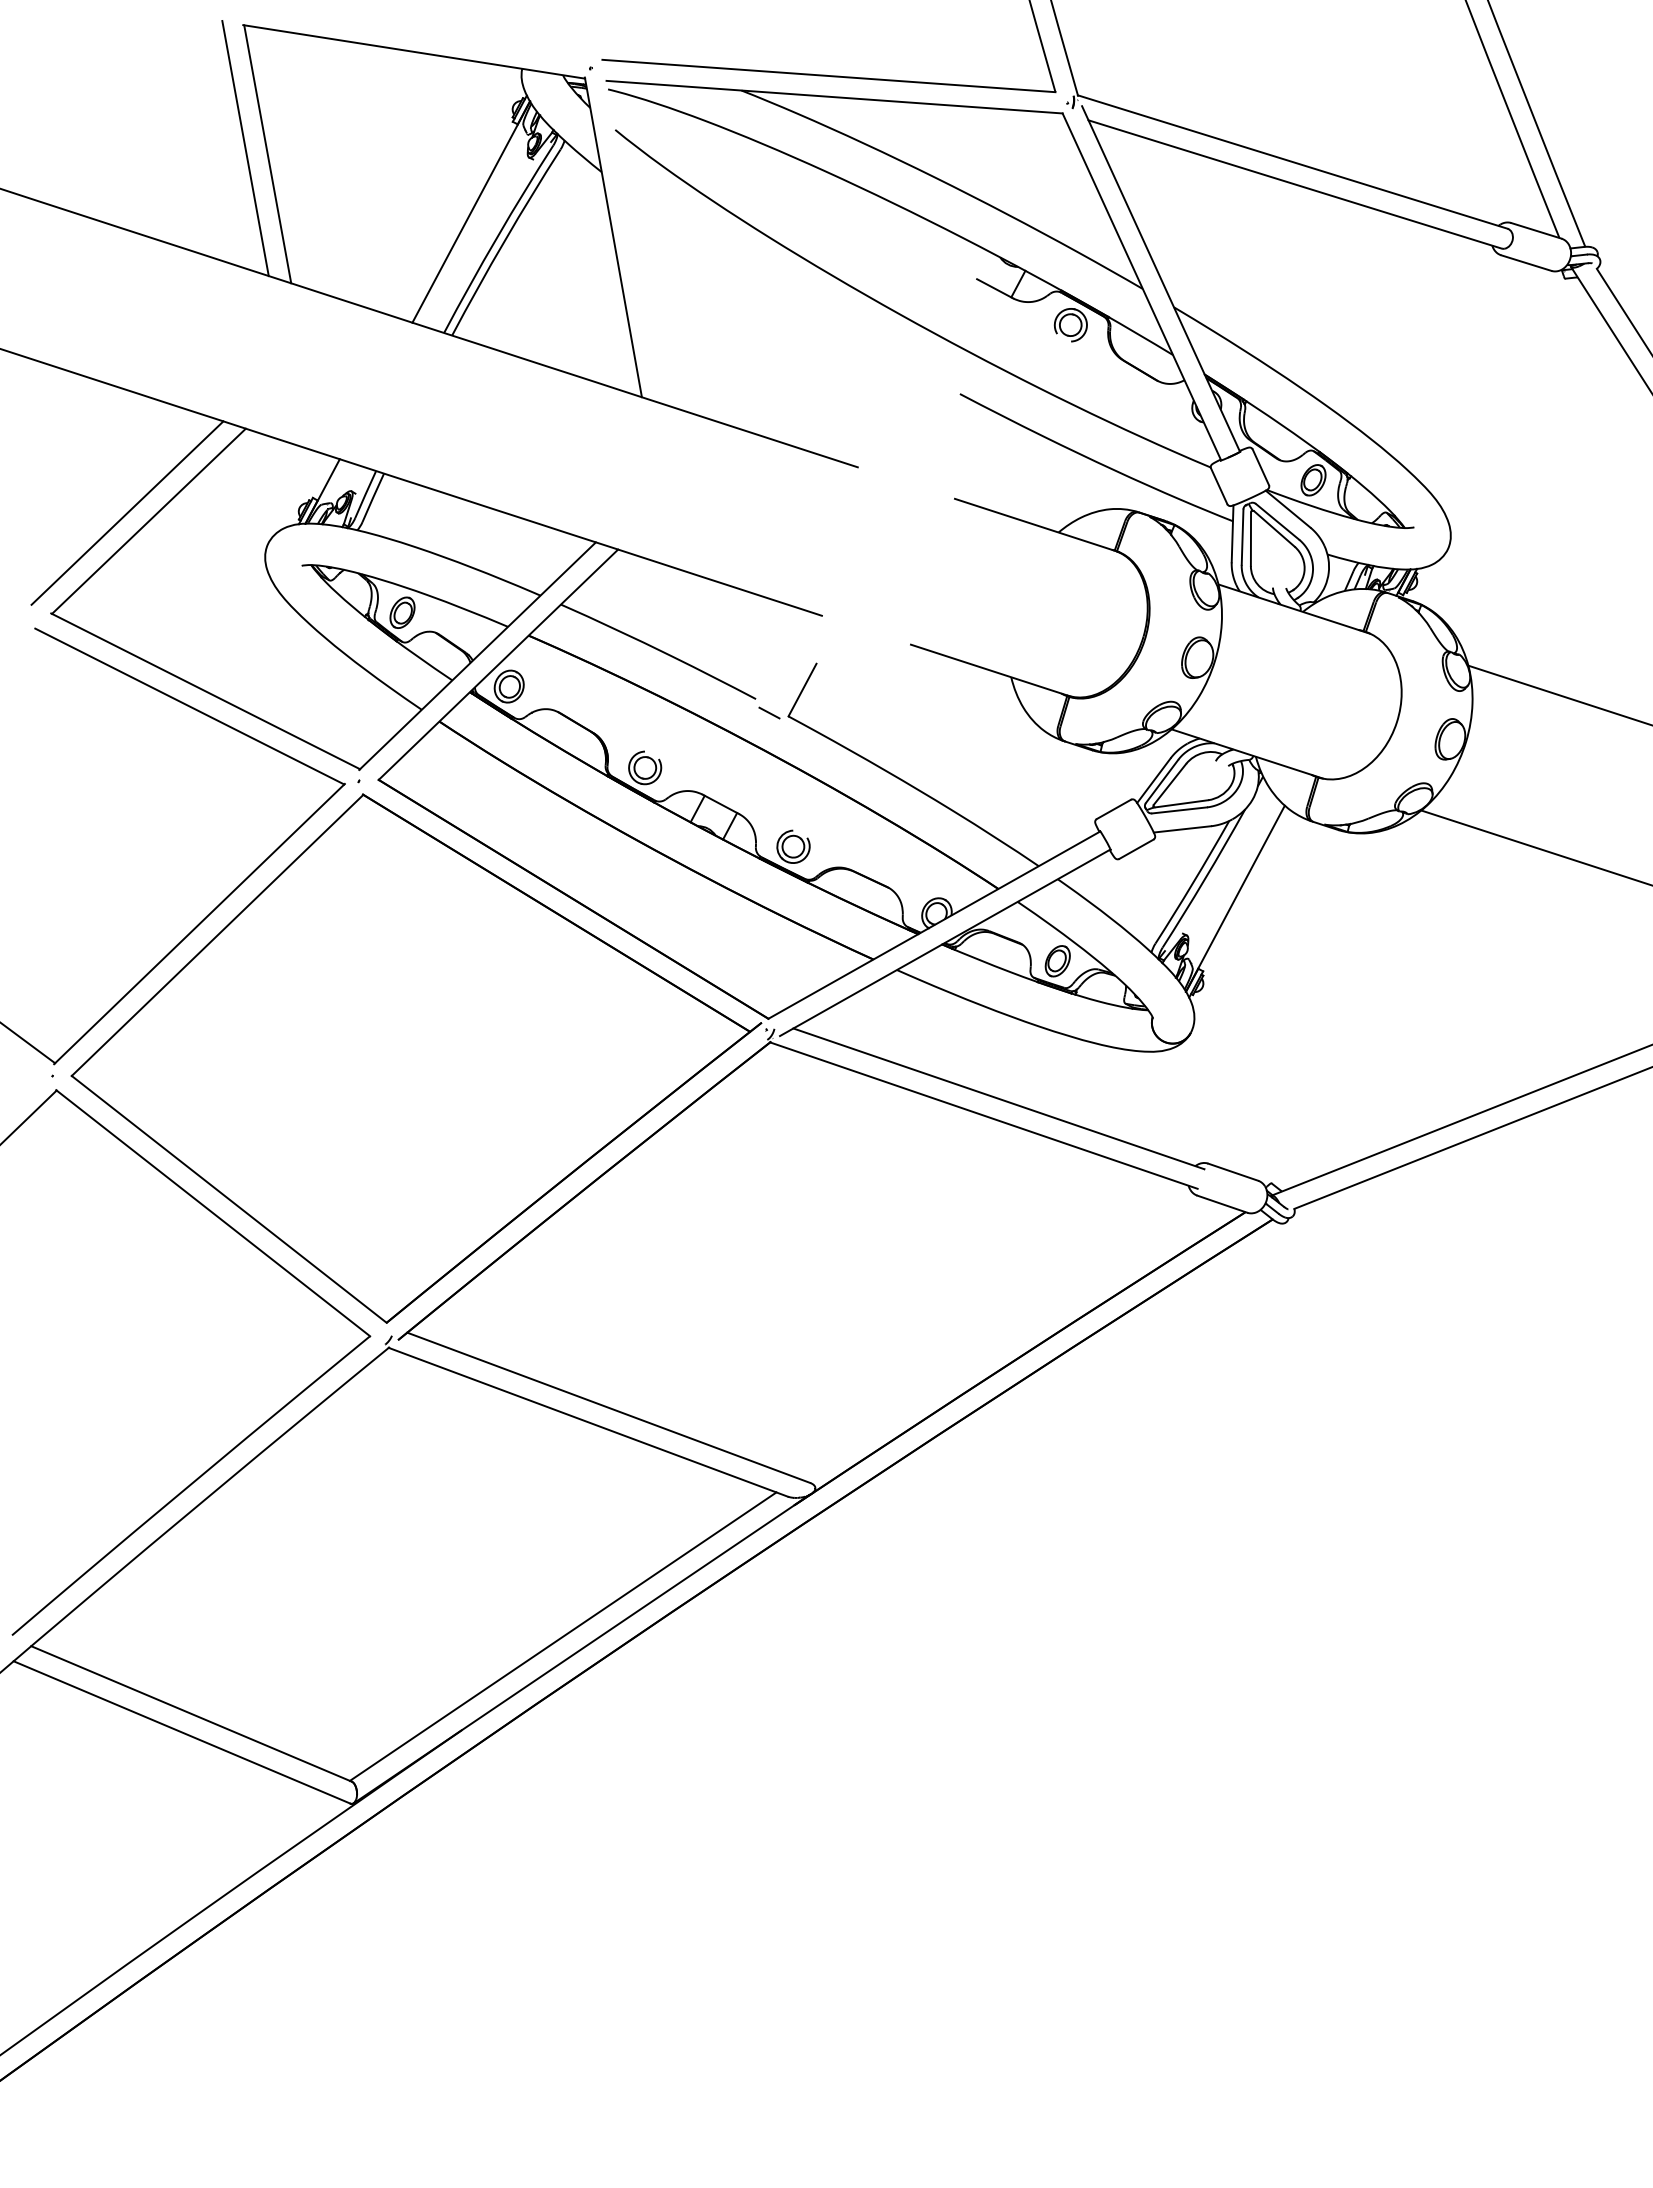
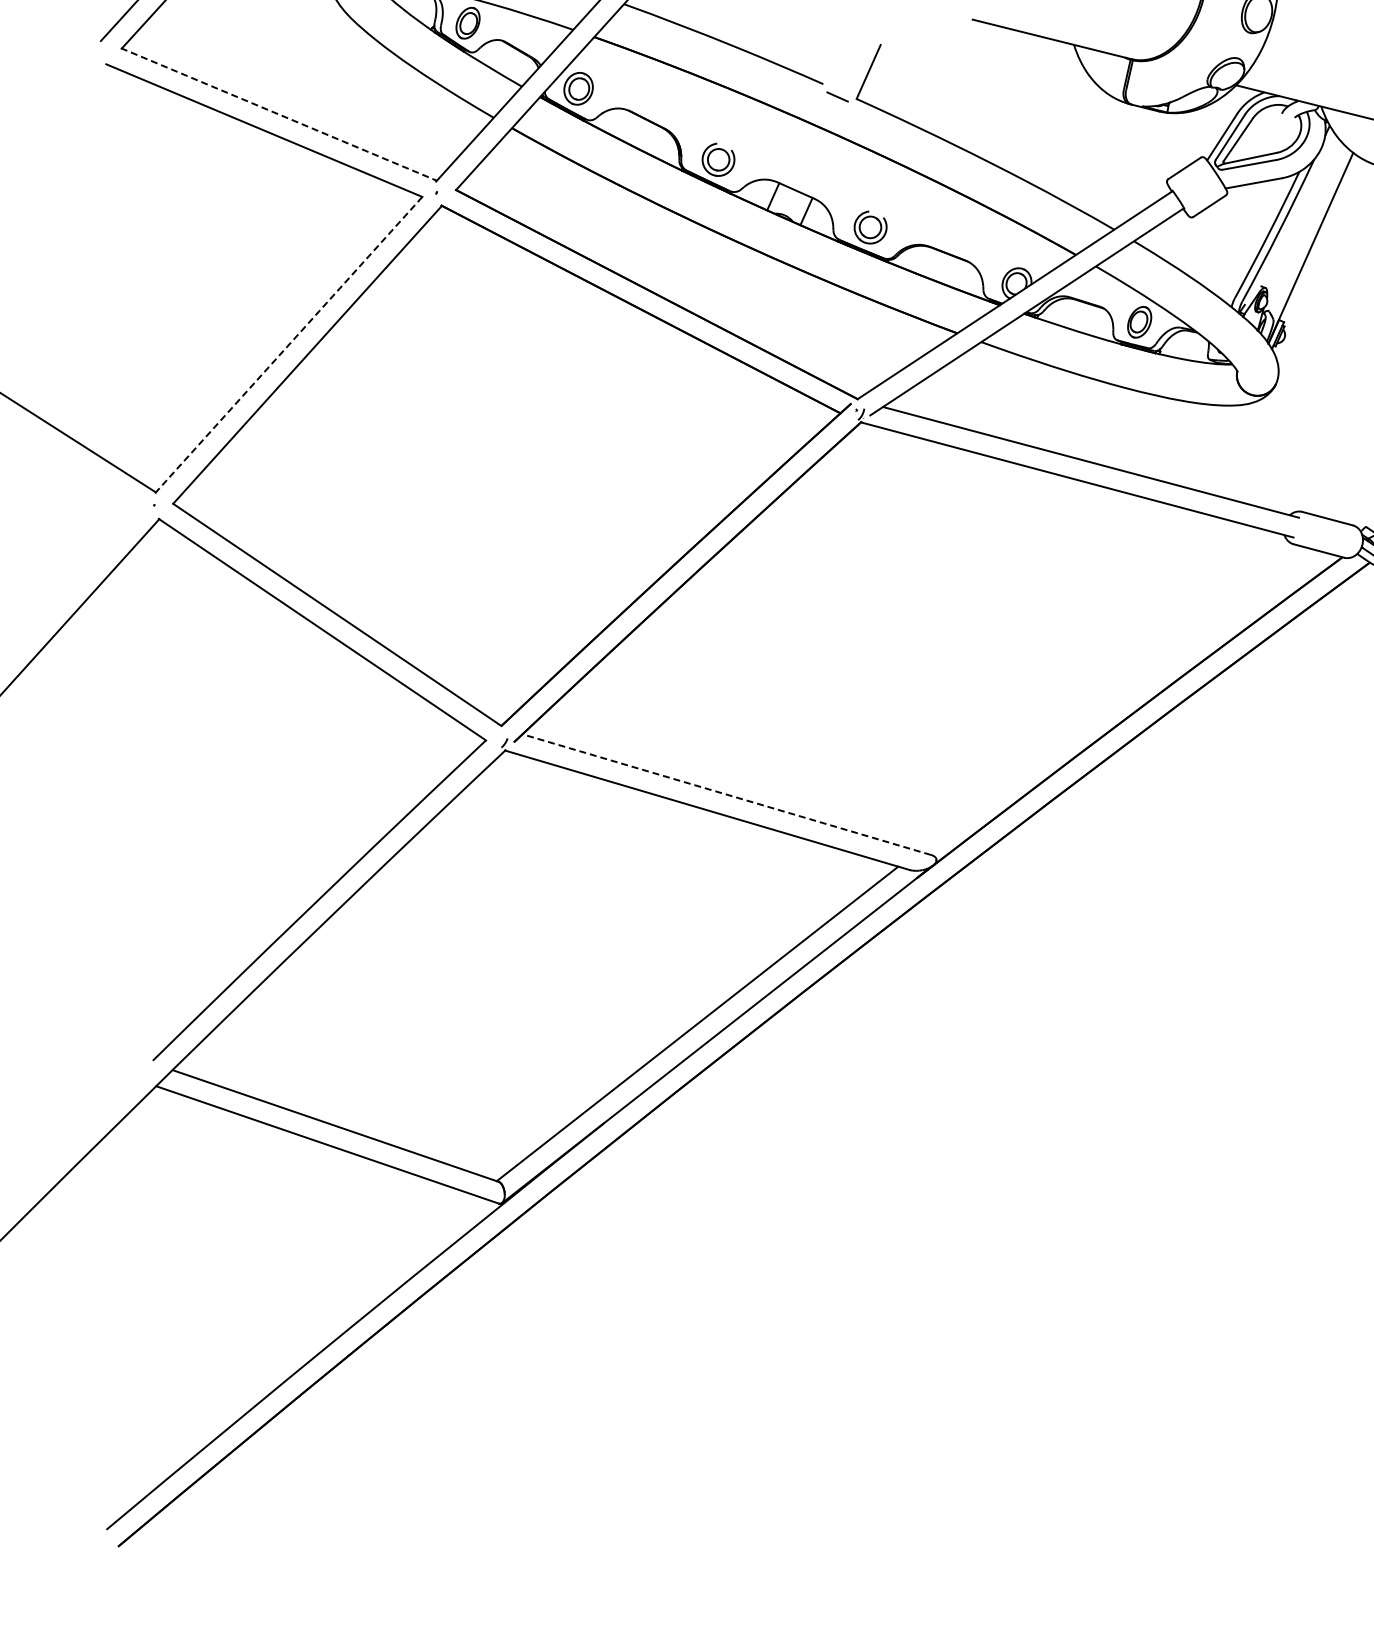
line: (205, 691) -> (278, 114), solid -> dashed
line: (199, 924) -> (288, 345), solid -> dashed
line: (608, 1407) -> (726, 794), solid -> dashed

